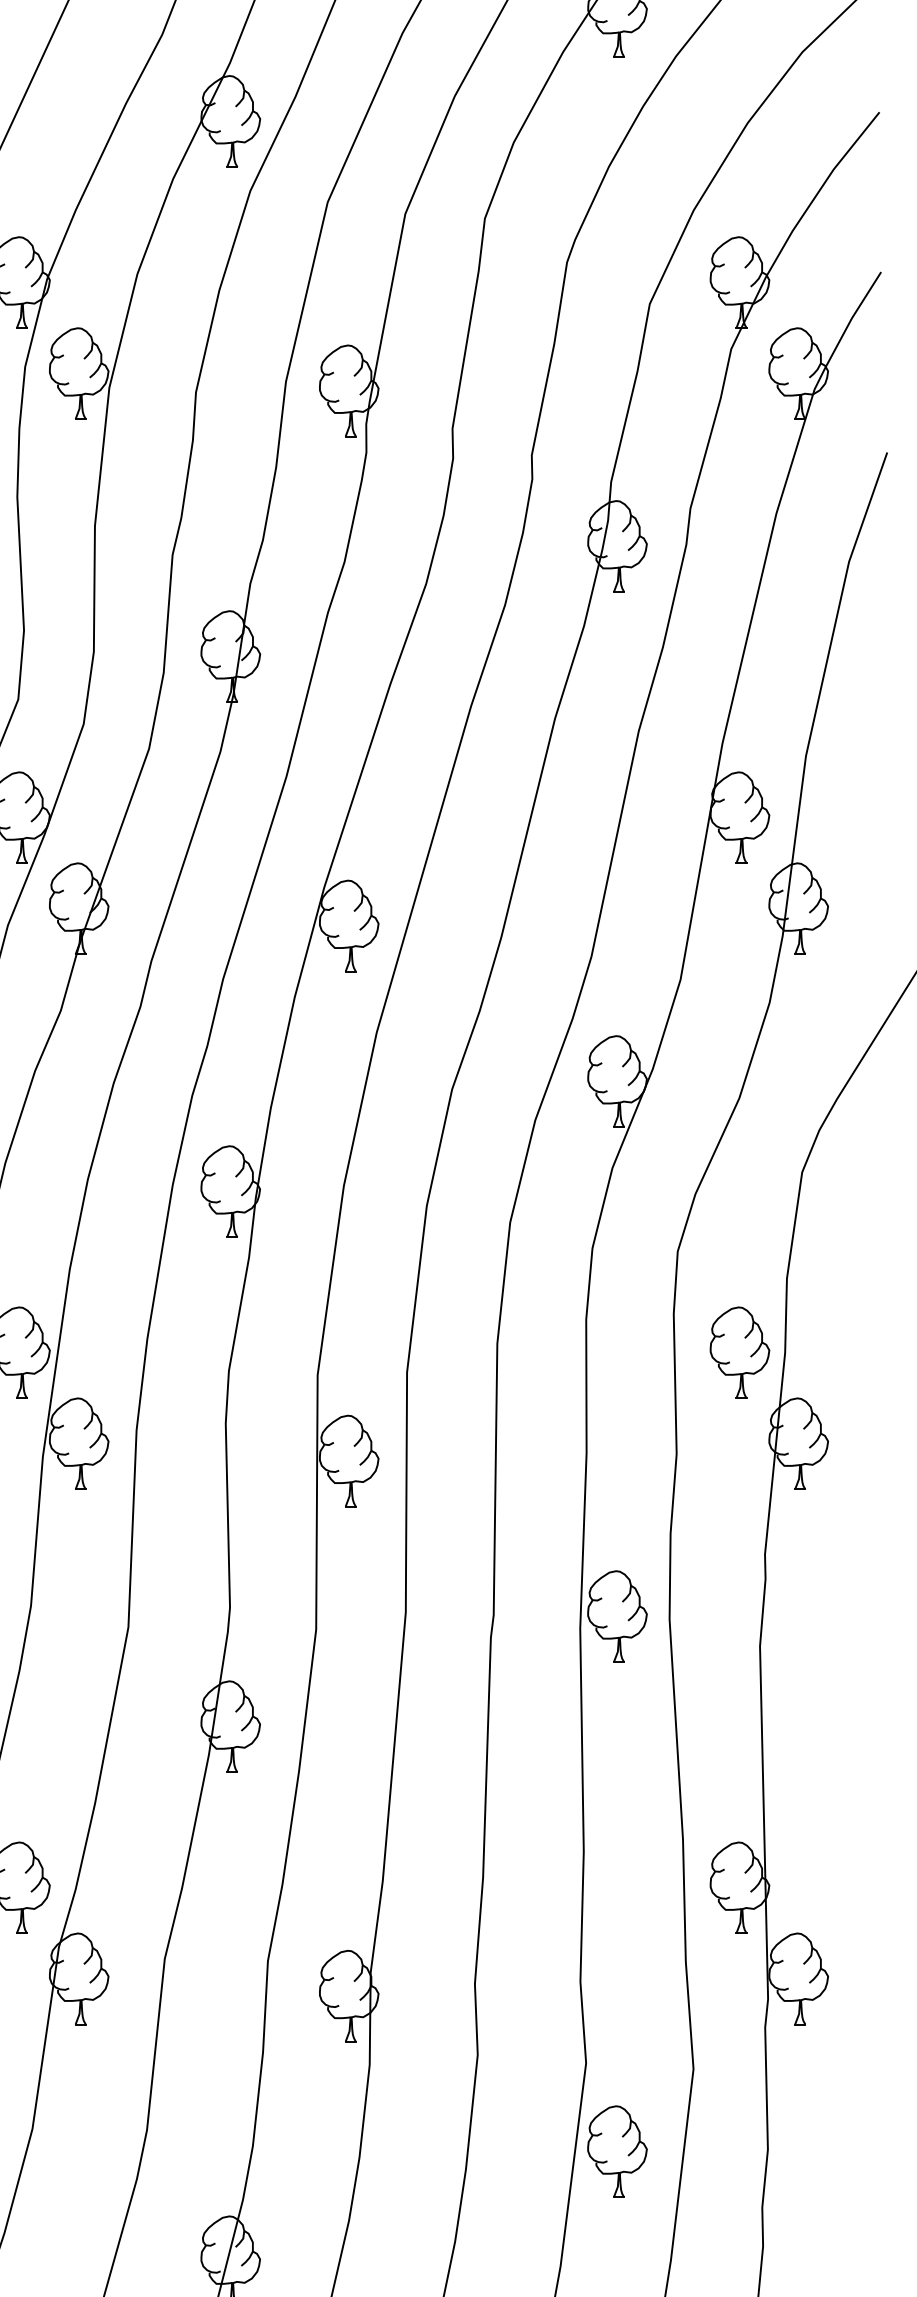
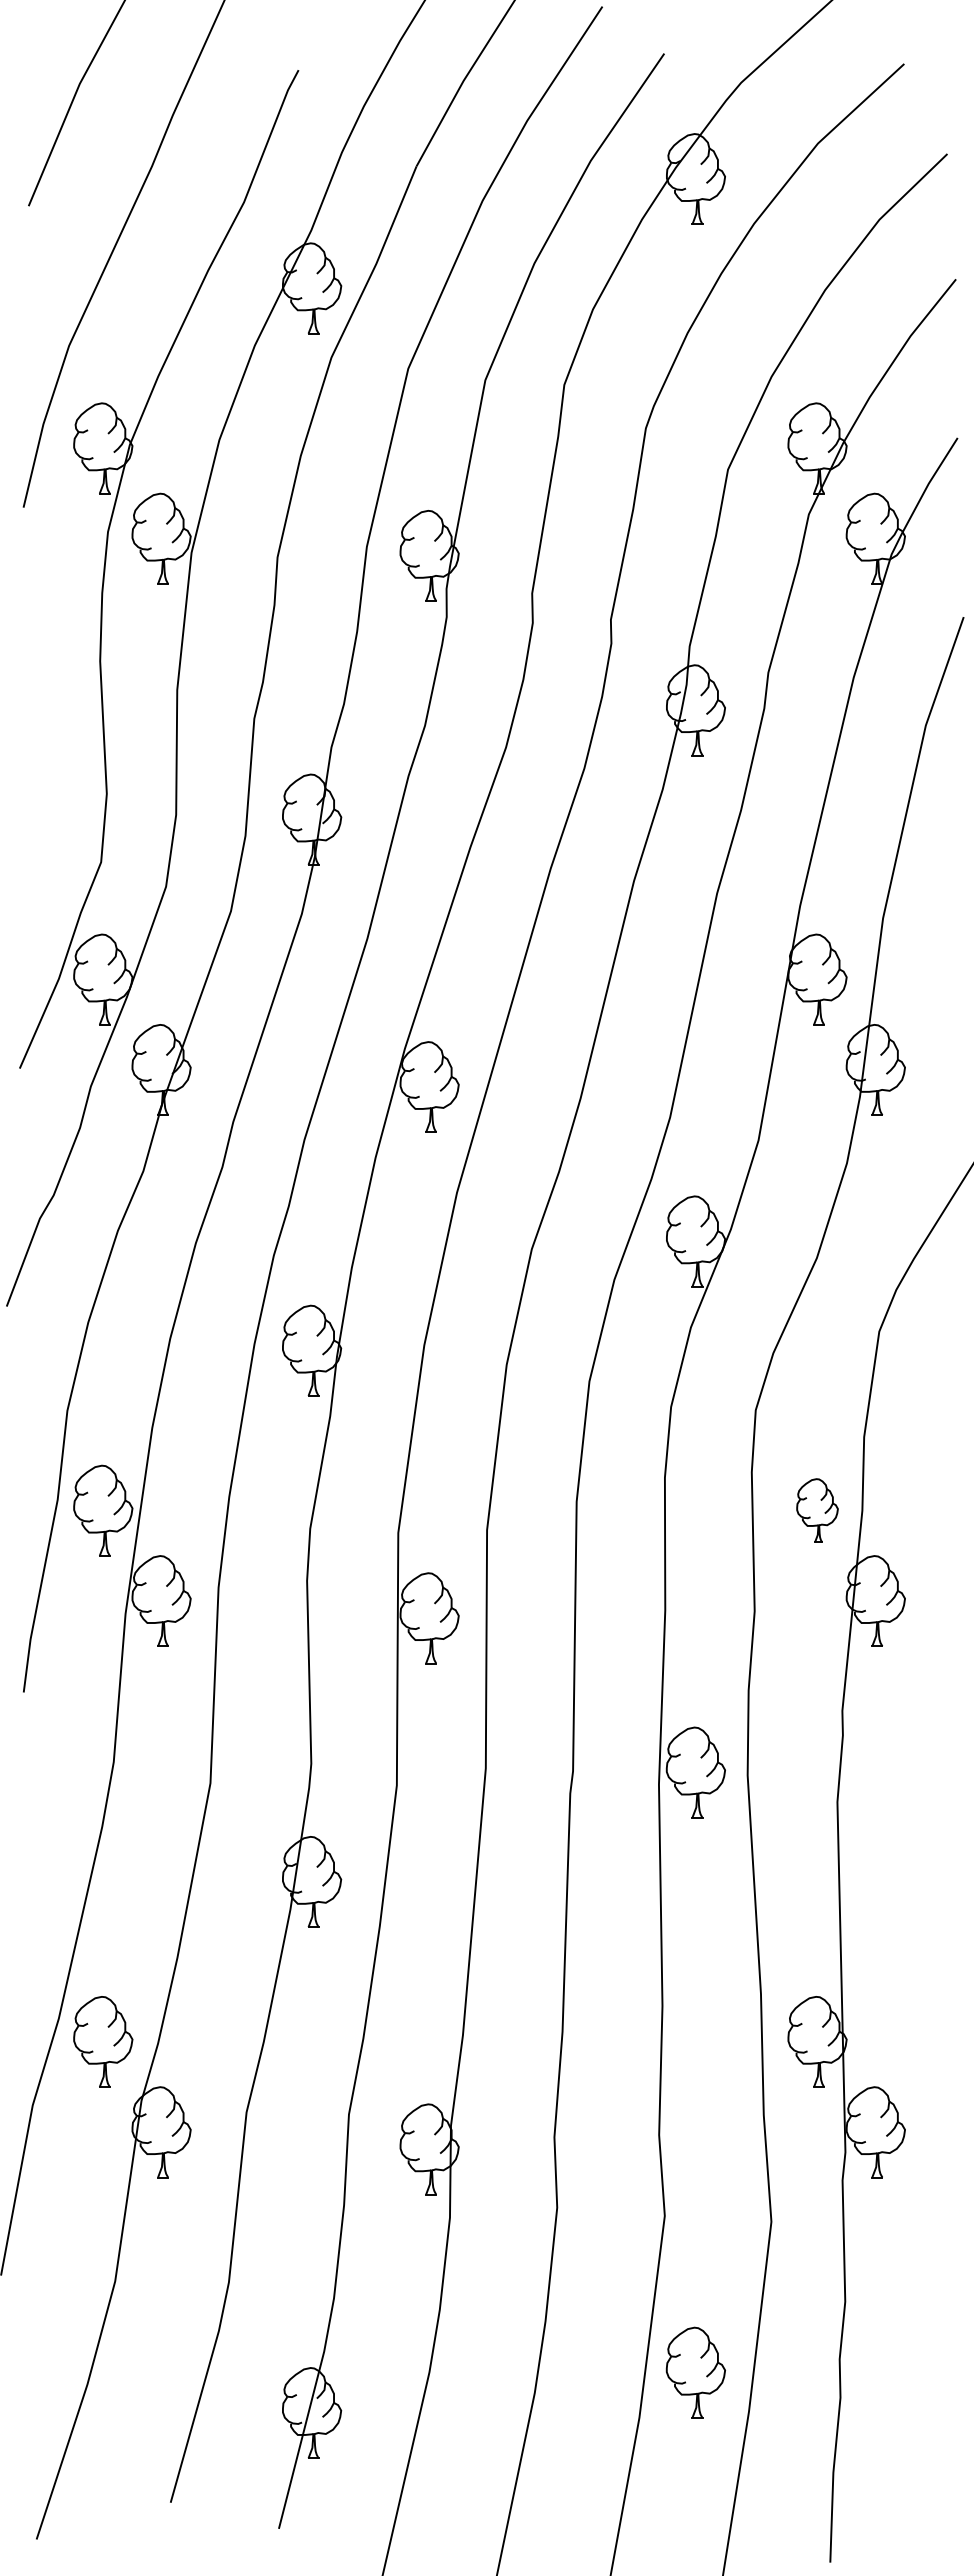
part: (739, 1352) -> (817, 1510), size x0.7
part: (617, 2151) -> (695, 2372), moved

